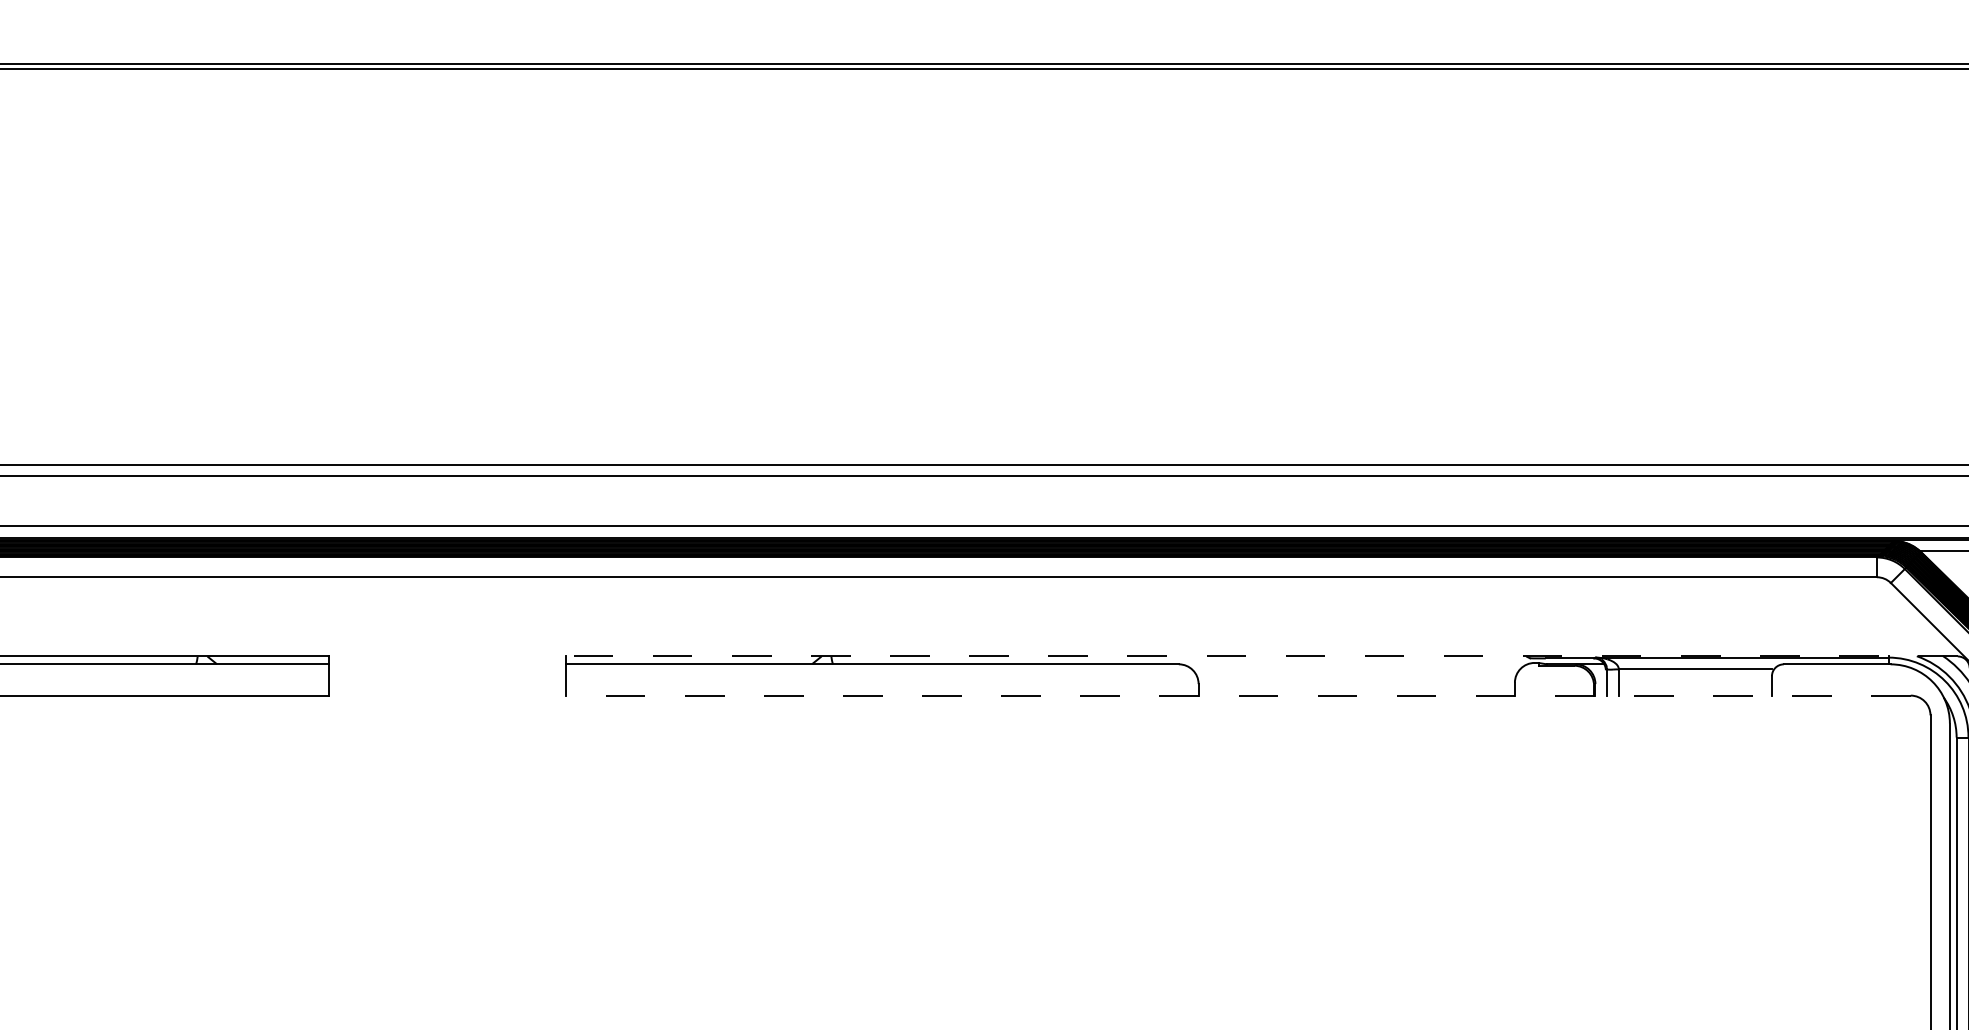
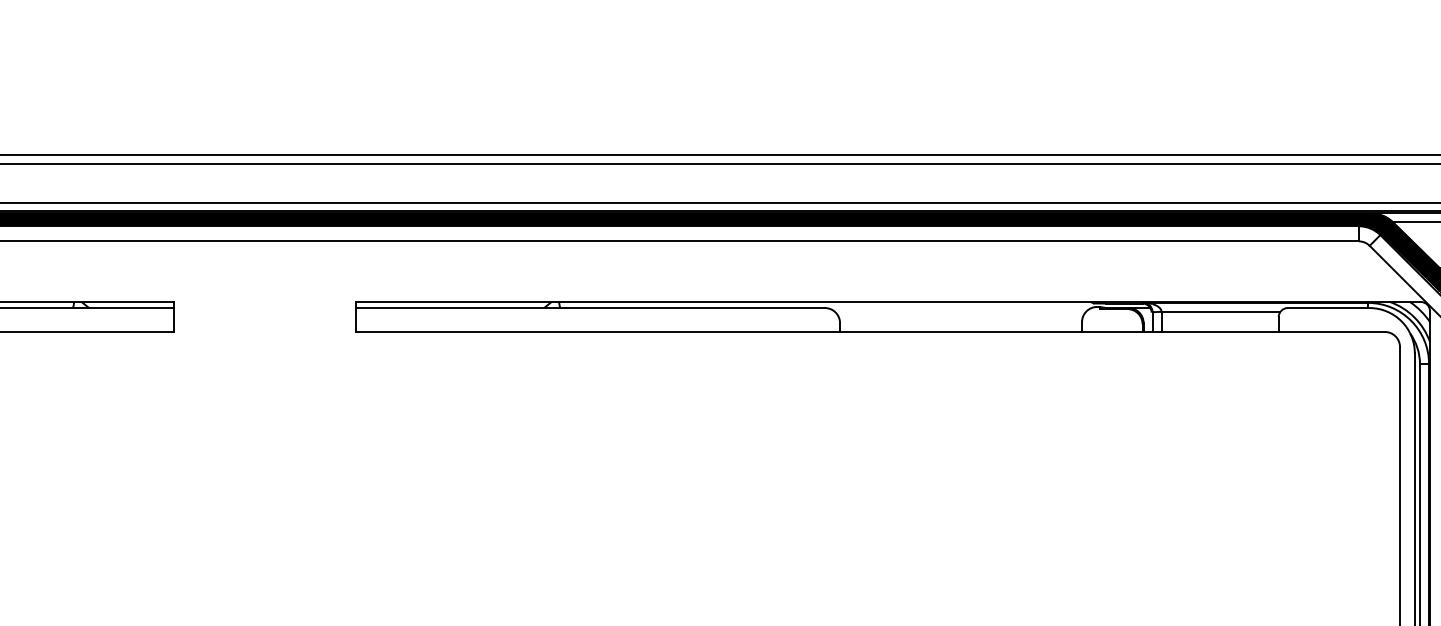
line: (1261, 656) -> (888, 302), dashed -> solid
line: (1237, 695) -> (869, 331), dashed -> solid

